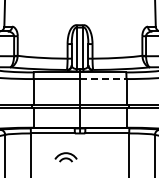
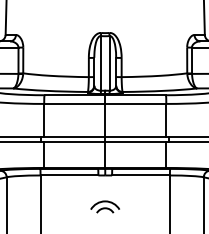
line: (103, 79) -> (136, 104), dashed -> solid
part: (65, 157) -> (104, 207), moved

